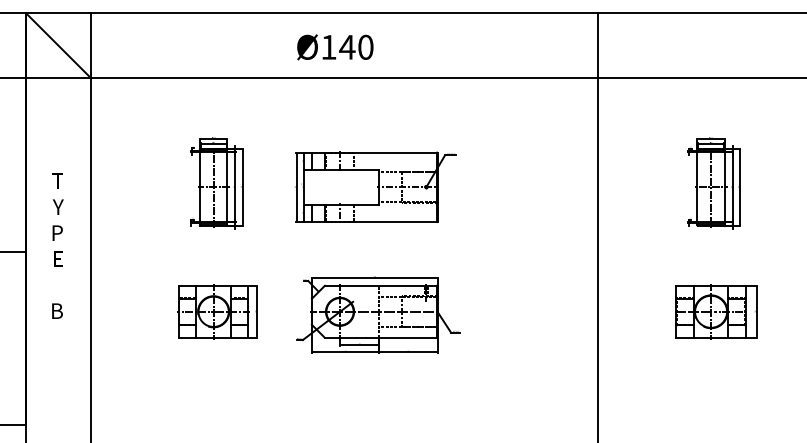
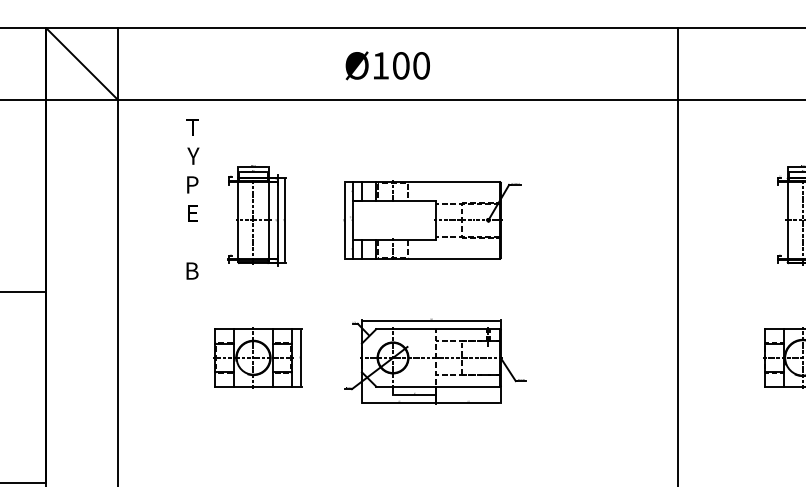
text: (347, 46) -> (401, 64), Ø140 -> Ø100
text: (57, 245) -> (192, 198), moved

